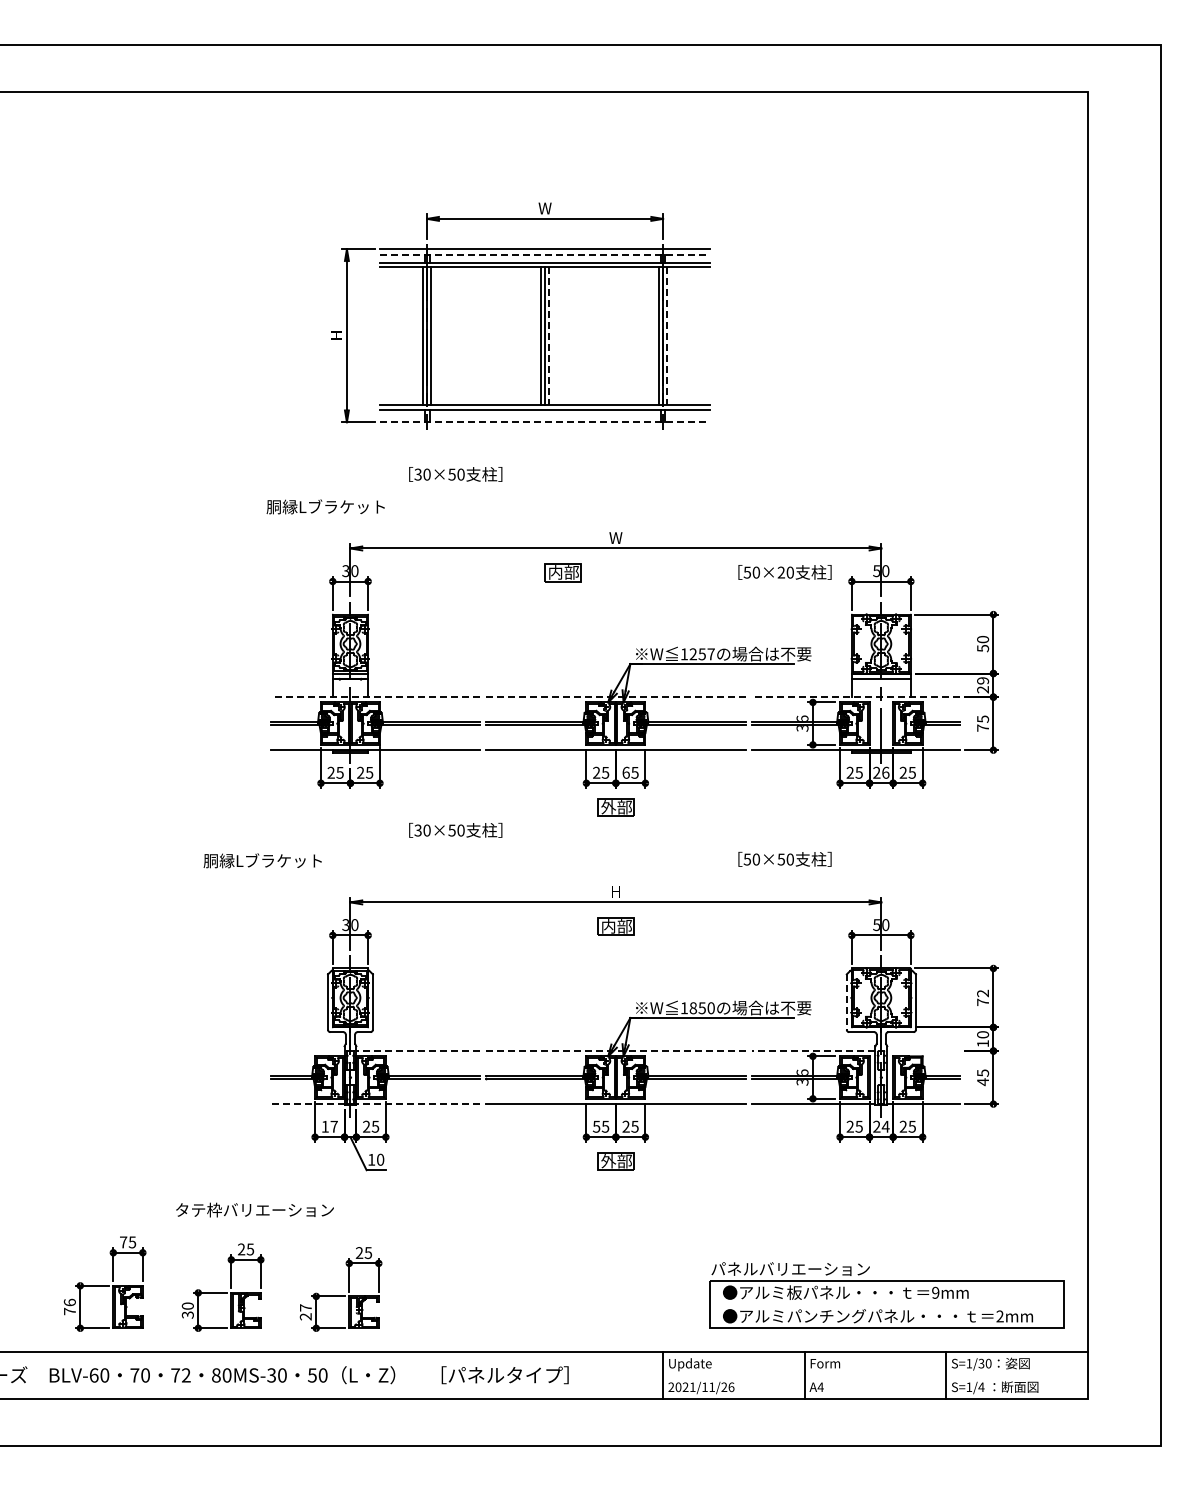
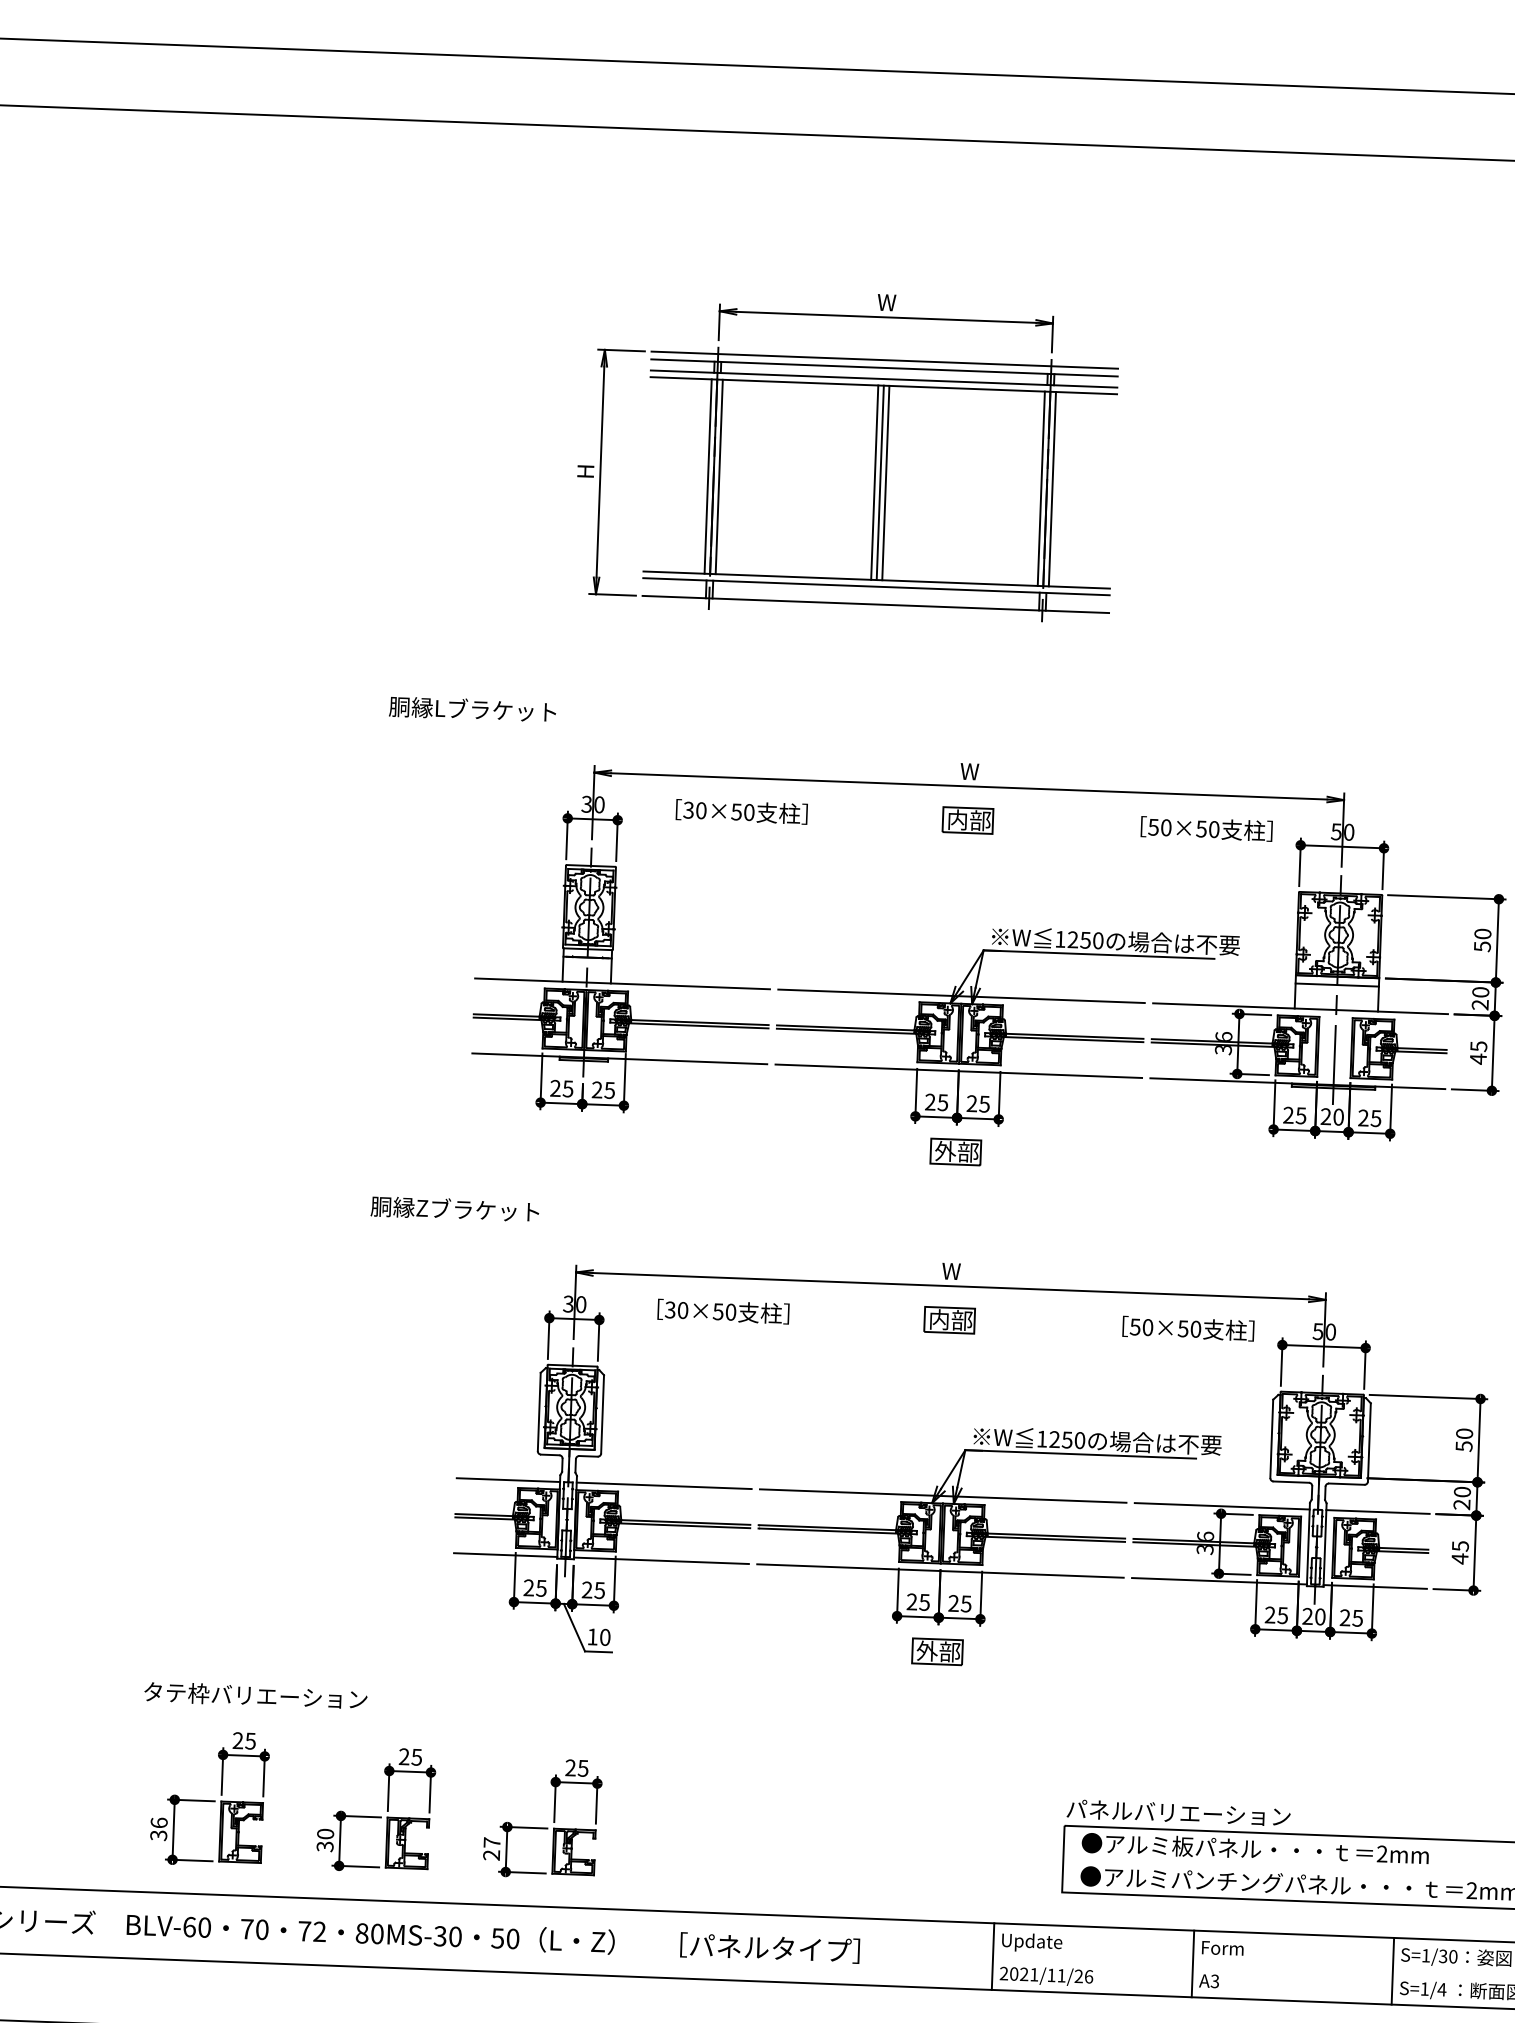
line: (545, 254) -> (885, 367), dashed -> solid
line: (549, 336) -> (886, 483), dashed -> solid
line: (667, 336) -> (1053, 489), dashed -> solid
line: (545, 422) -> (876, 604), dashed -> solid
text: (455, 474) -> (741, 812), moved
text: (325, 506) -> (472, 708), moved
part: (562, 572) -> (967, 820), moved
text: (780, 572) -> (1200, 828), 50×20 -> 50×50
text: (710, 654) -> (1097, 941), 1257 -> 1250
text: (983, 680) -> (1481, 991), 29 -> 20
line: (375, 697) -> (622, 984), dashed -> solid
line: (615, 697) -> (960, 996), dashed -> solid
line: (855, 697) -> (1299, 1009), dashed -> solid
text: (982, 728) -> (1477, 1059), 75 -> 45
text: (625, 772) -> (971, 1103), 65 -> 25
text: (885, 772) -> (1338, 1116), 26 -> 20
text: (455, 829) -> (723, 1310), moved
text: (784, 858) -> (1187, 1327), moved
text: (279, 860) -> (478, 1209), 胴縁Lブラケット -> 胴縁Zブラケット
text: (615, 891) -> (950, 1270), H -> W
text: (983, 997) -> (1465, 1439), 72 -> 50
line: (846, 1002) -> (1271, 1439), dashed -> solid
text: (693, 1008) -> (1054, 1439), 1850 -> 1250
text: (982, 1043) -> (1461, 1504), 10 -> 20
line: (307, 1051) -> (507, 1480), added
line: (418, 1051) -> (664, 1486), dashed -> solid
line: (615, 1051) -> (942, 1496), dashed -> solid
line: (813, 1051) -> (1222, 1506), dashed -> solid
line: (923, 1051) -> (1377, 1512), added
line: (308, 1104) -> (506, 1555), dashed -> solid
line: (418, 1104) -> (661, 1561), dashed -> solid
text: (329, 1126) -> (534, 1587), 17 -> 25
text: (596, 1126) -> (911, 1601), 55 -> 25
text: (885, 1126) -> (1319, 1616), 24 -> 20
text: (254, 1209) -> (255, 1694), moved
text: (123, 1242) -> (237, 1740), 75 -> 25
text: (935, 1292) -> (1381, 1853), 9mm -> 2mm
text: (69, 1311) -> (158, 1835), 76 -> 36
text: (820, 1387) -> (1214, 1981), A4 -> A3

